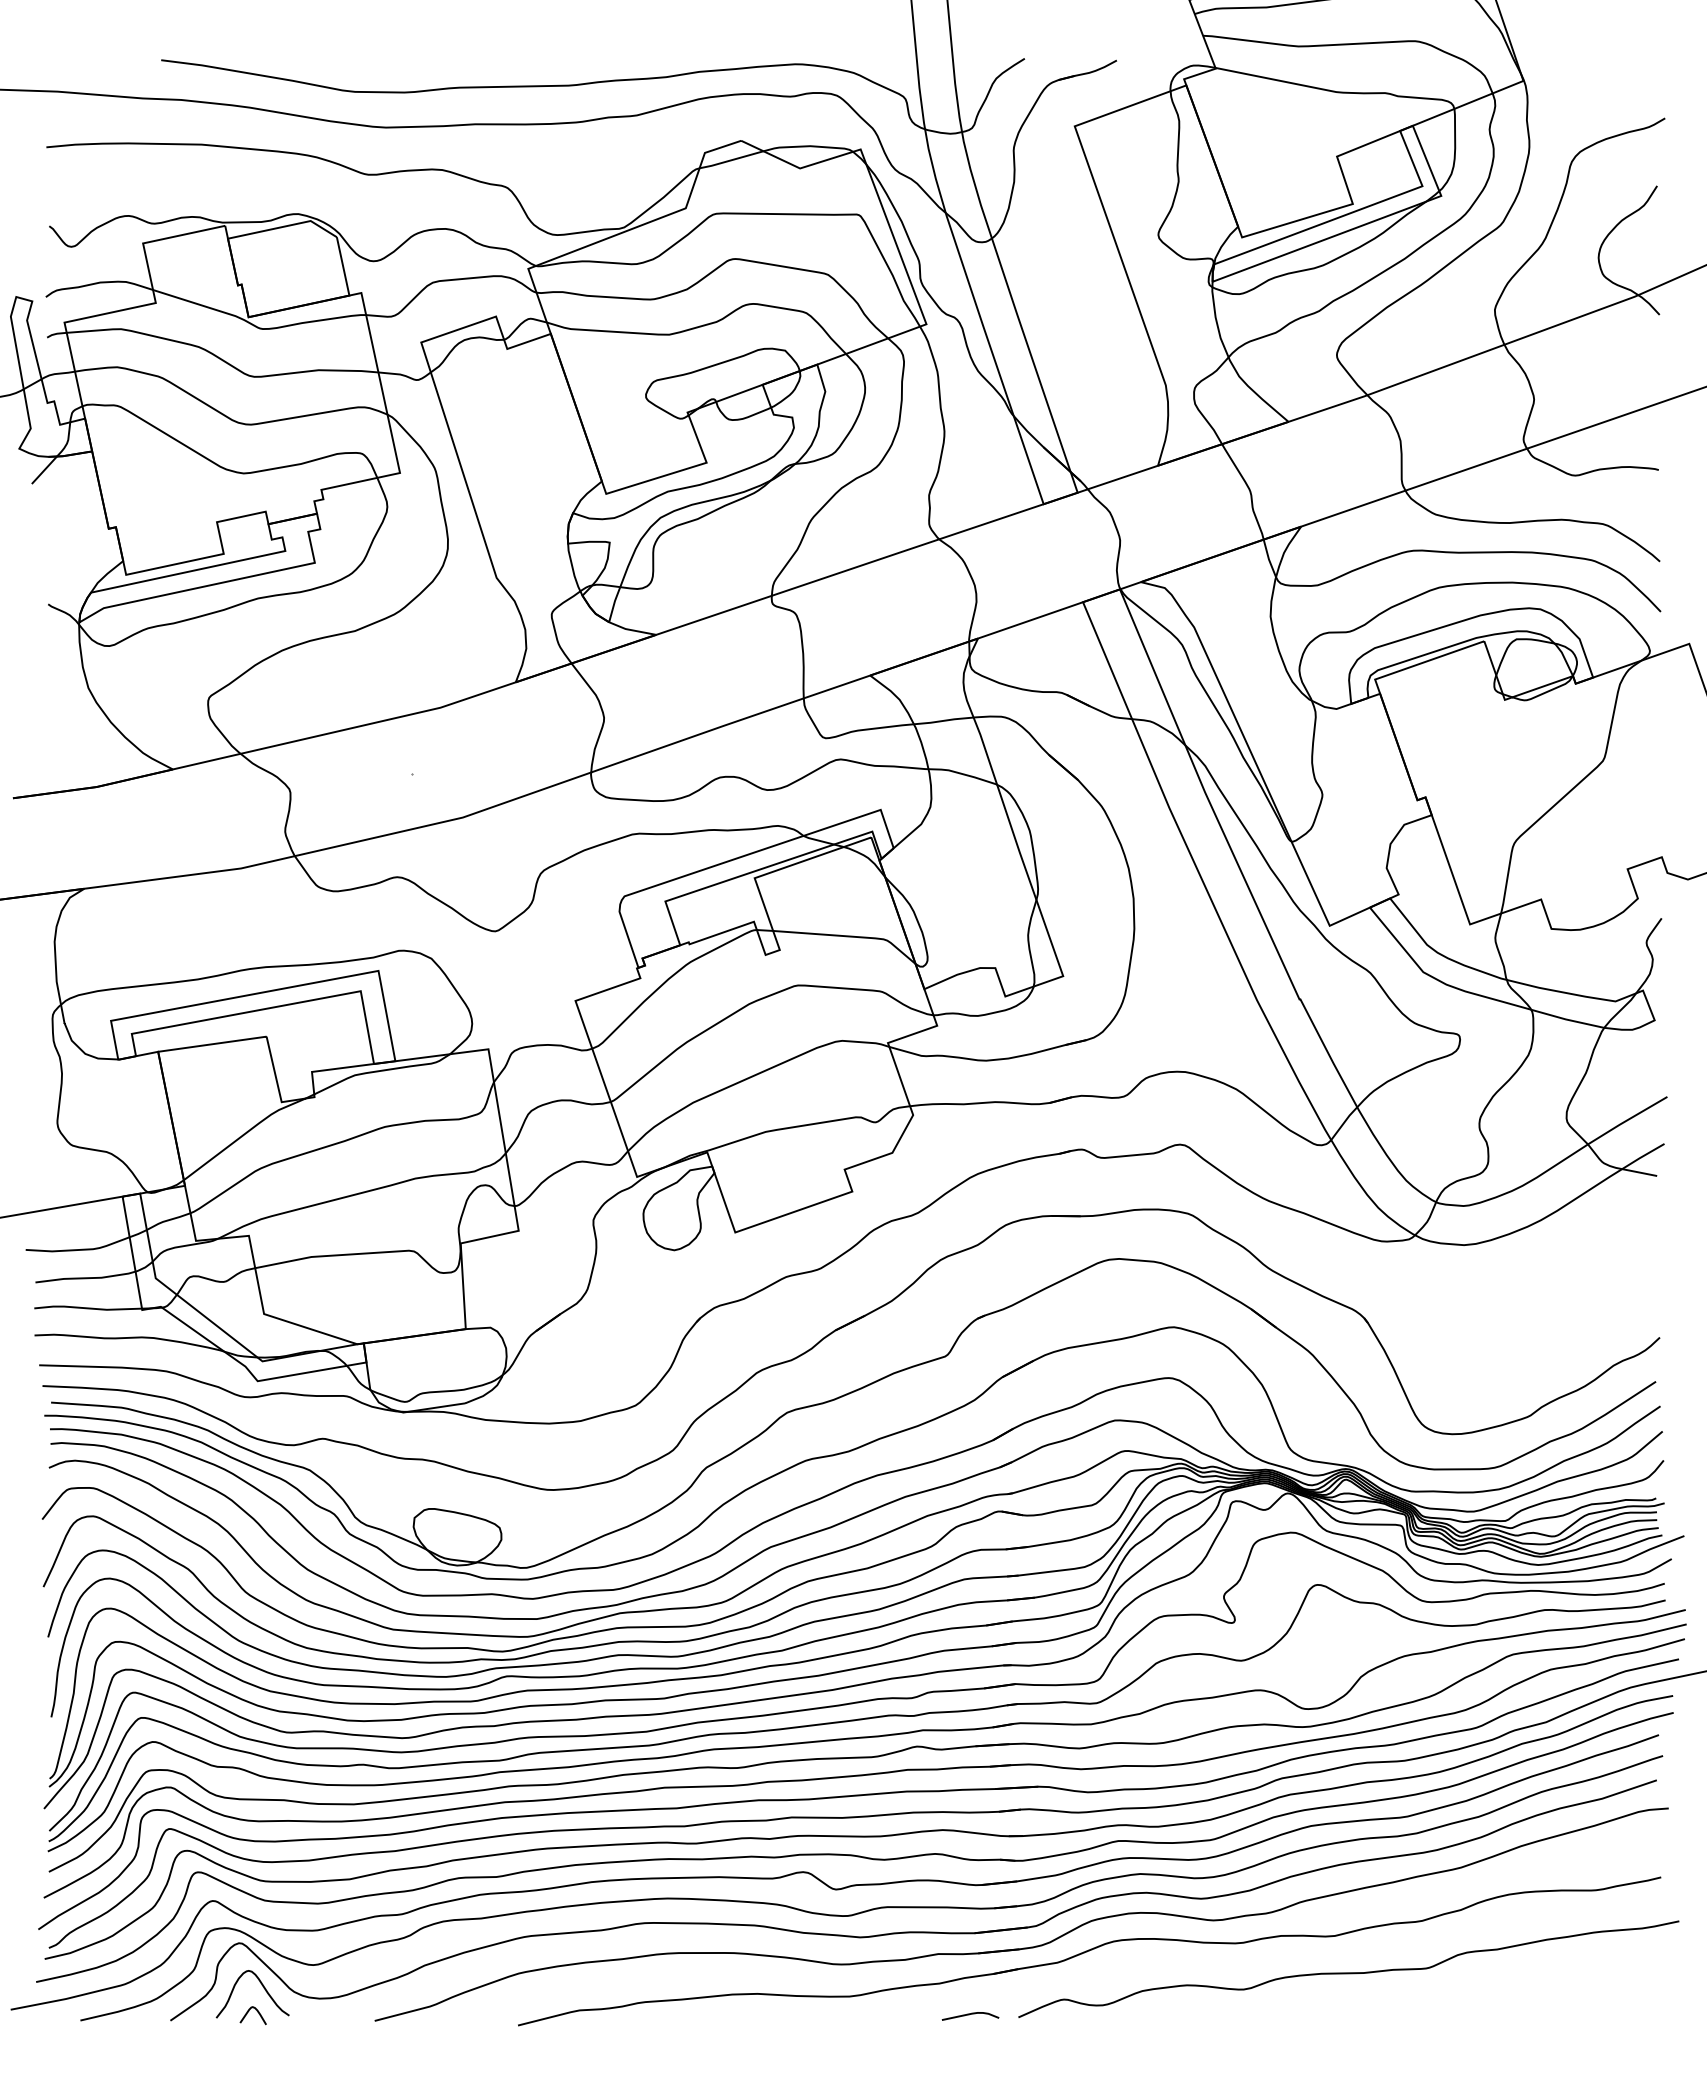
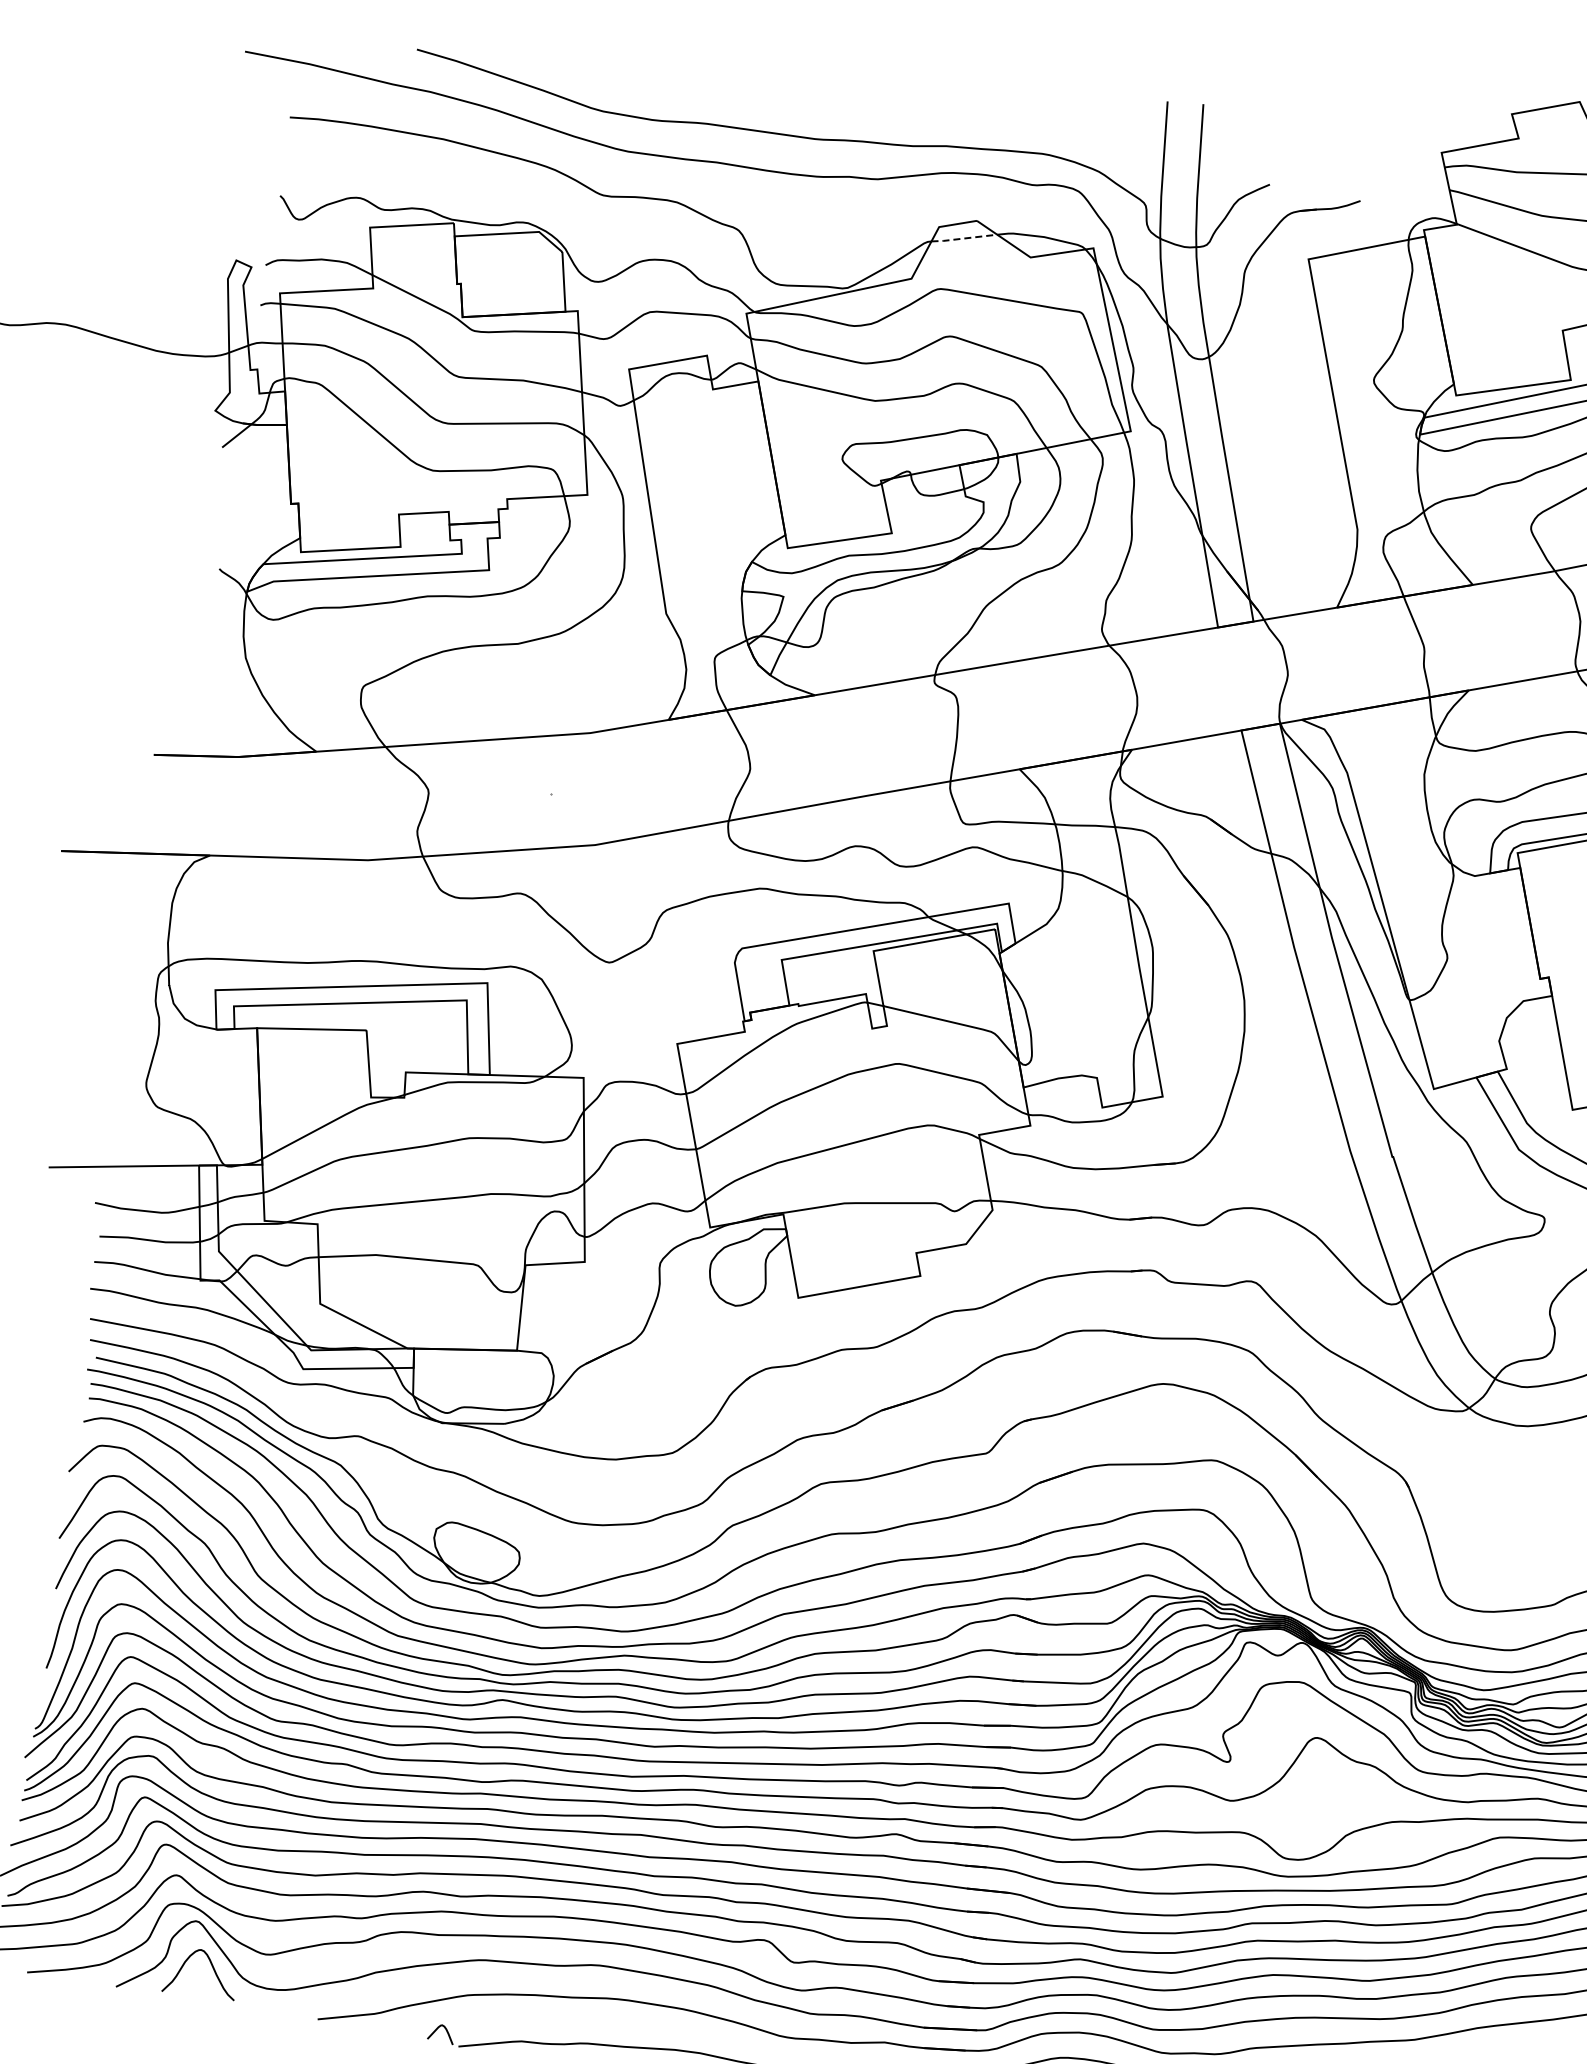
line: (730, 160) -> (963, 238), solid -> dashed
curve: (249, 2011) -> (438, 2029), moved

